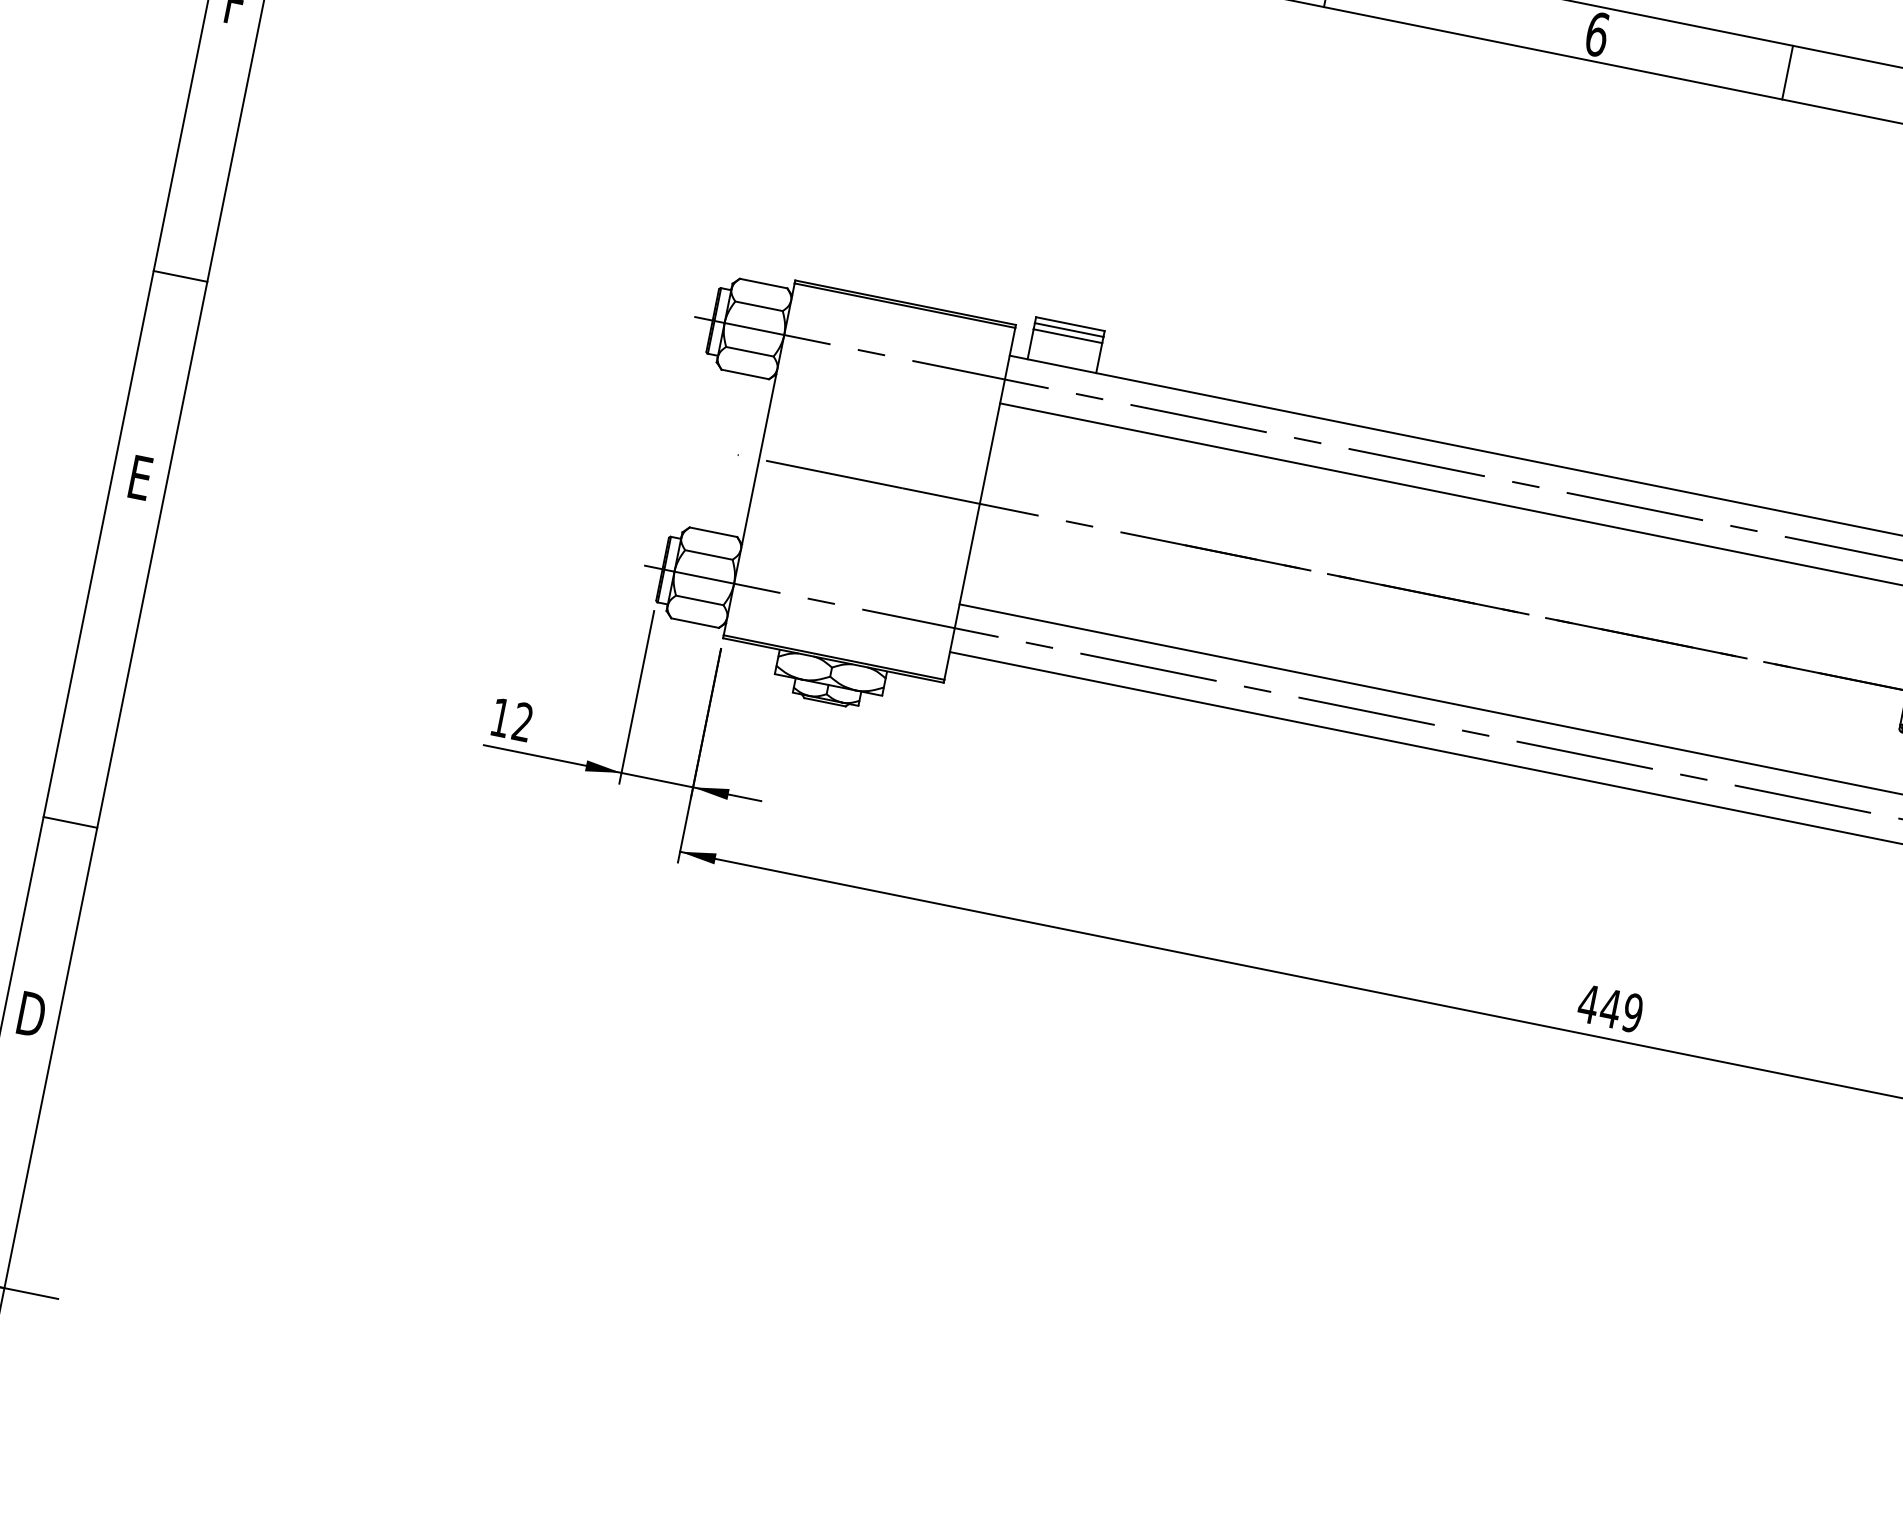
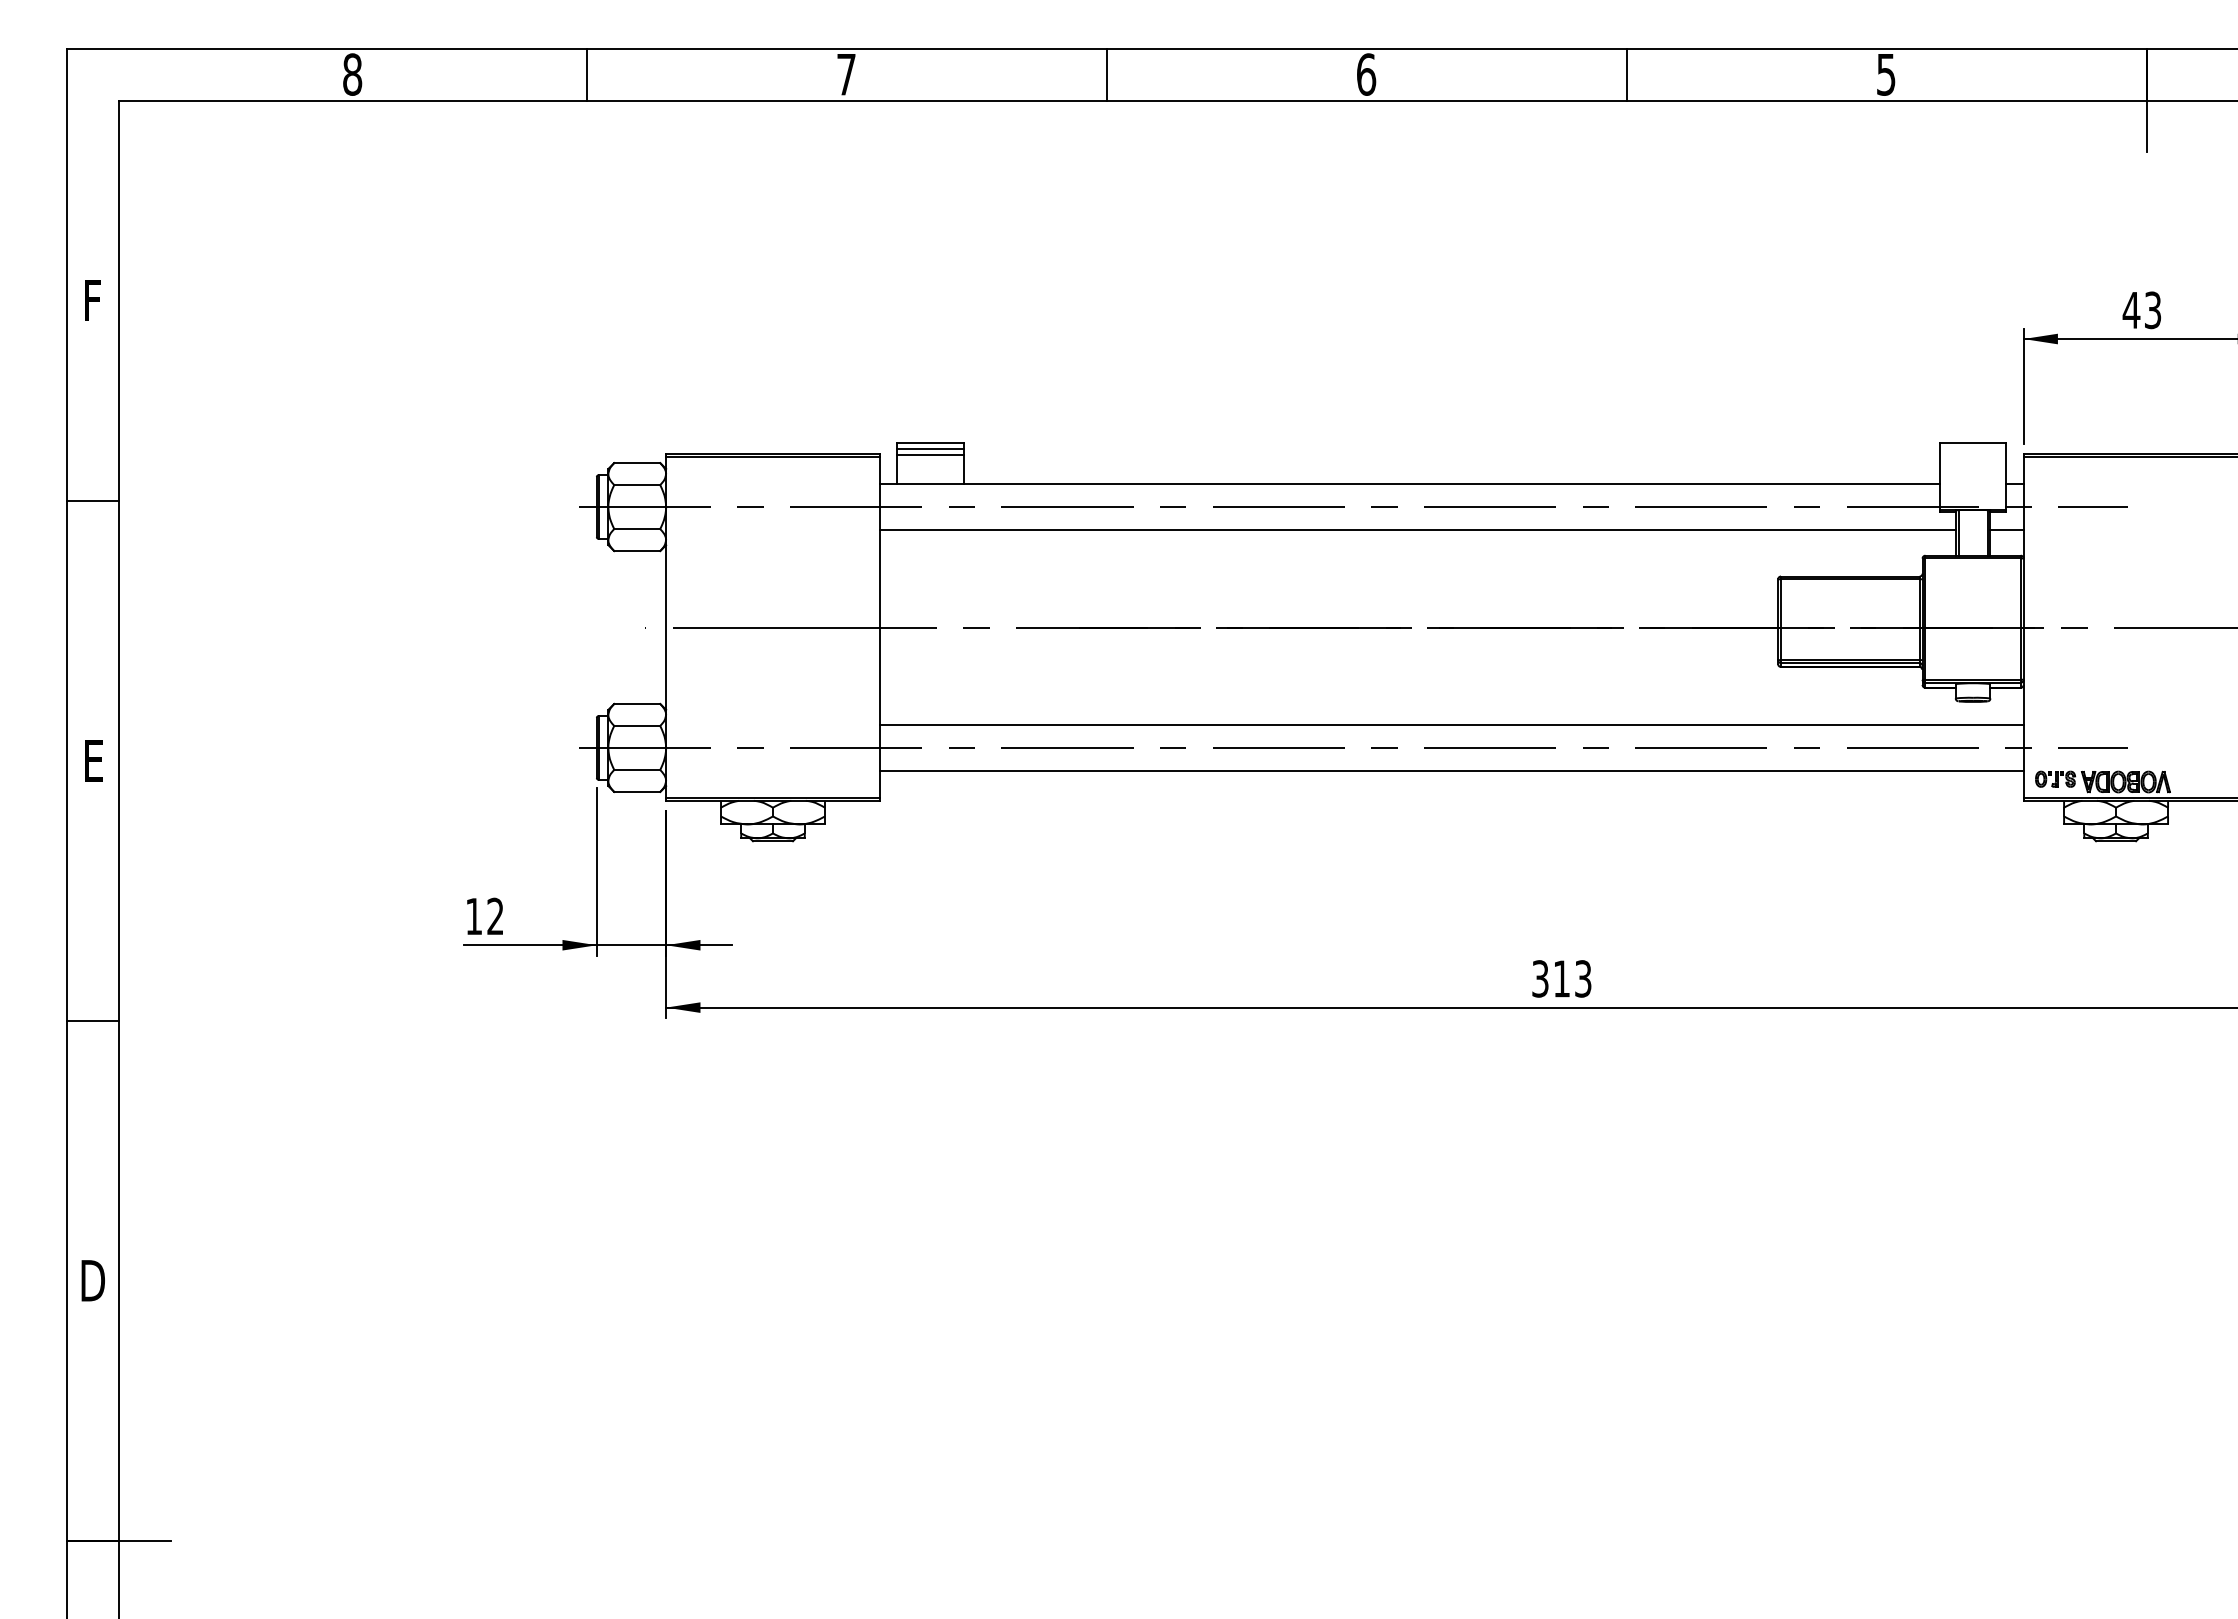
line: (1787, 72) -> (1626, 74), moved
line: (180, 276) -> (93, 500), moved
line: (70, 822) -> (93, 1020), moved
text: (1610, 1008) -> (1561, 978), 449 -> 313

